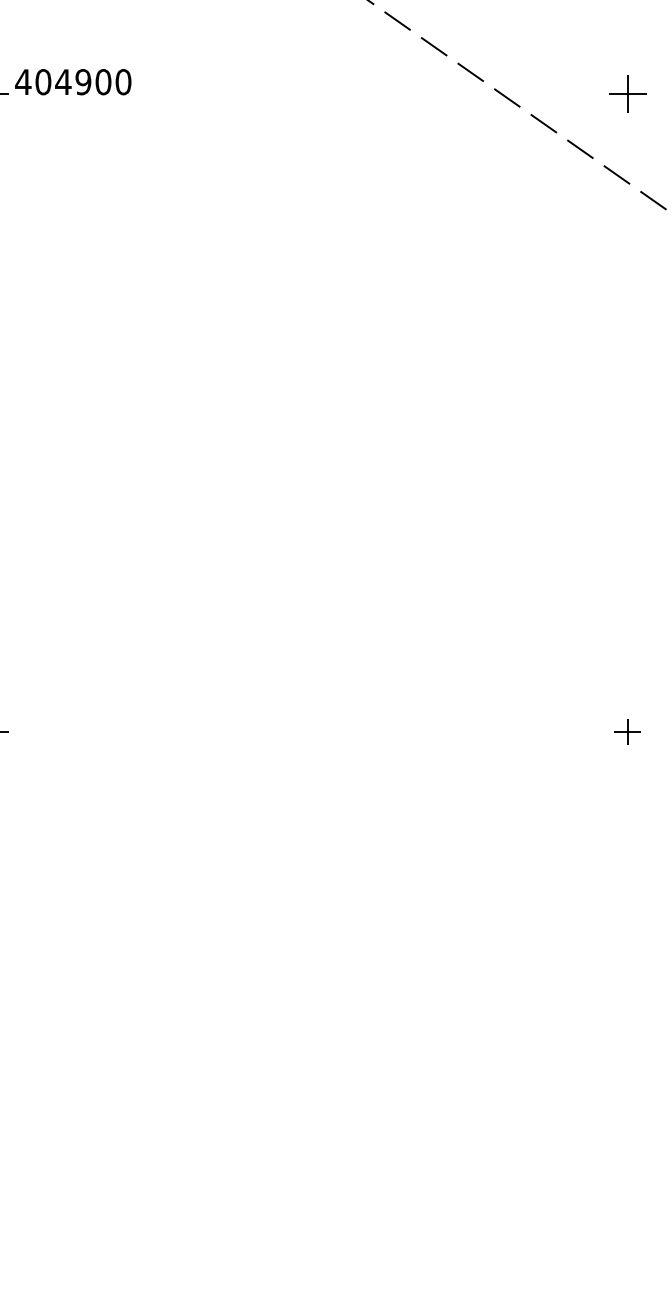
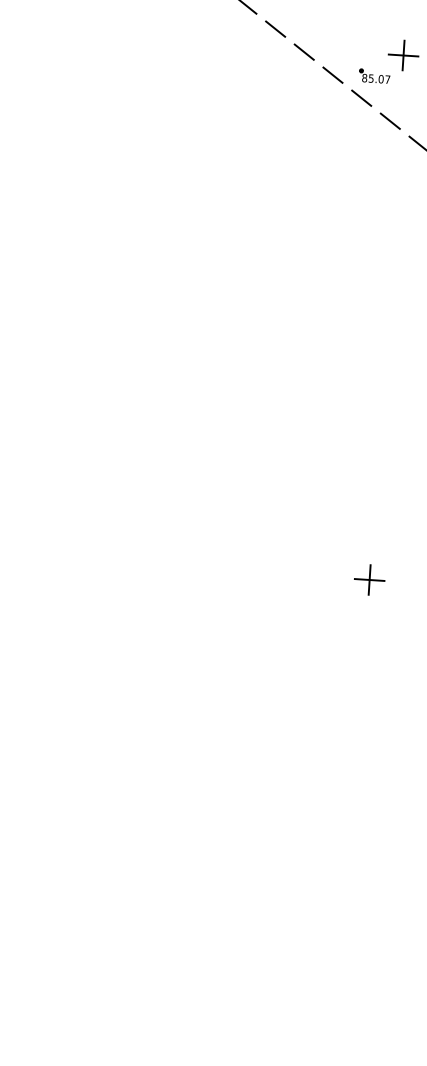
part: (594, 121) -> (374, 76), added
part: (627, 731) -> (369, 579), size x1.43

